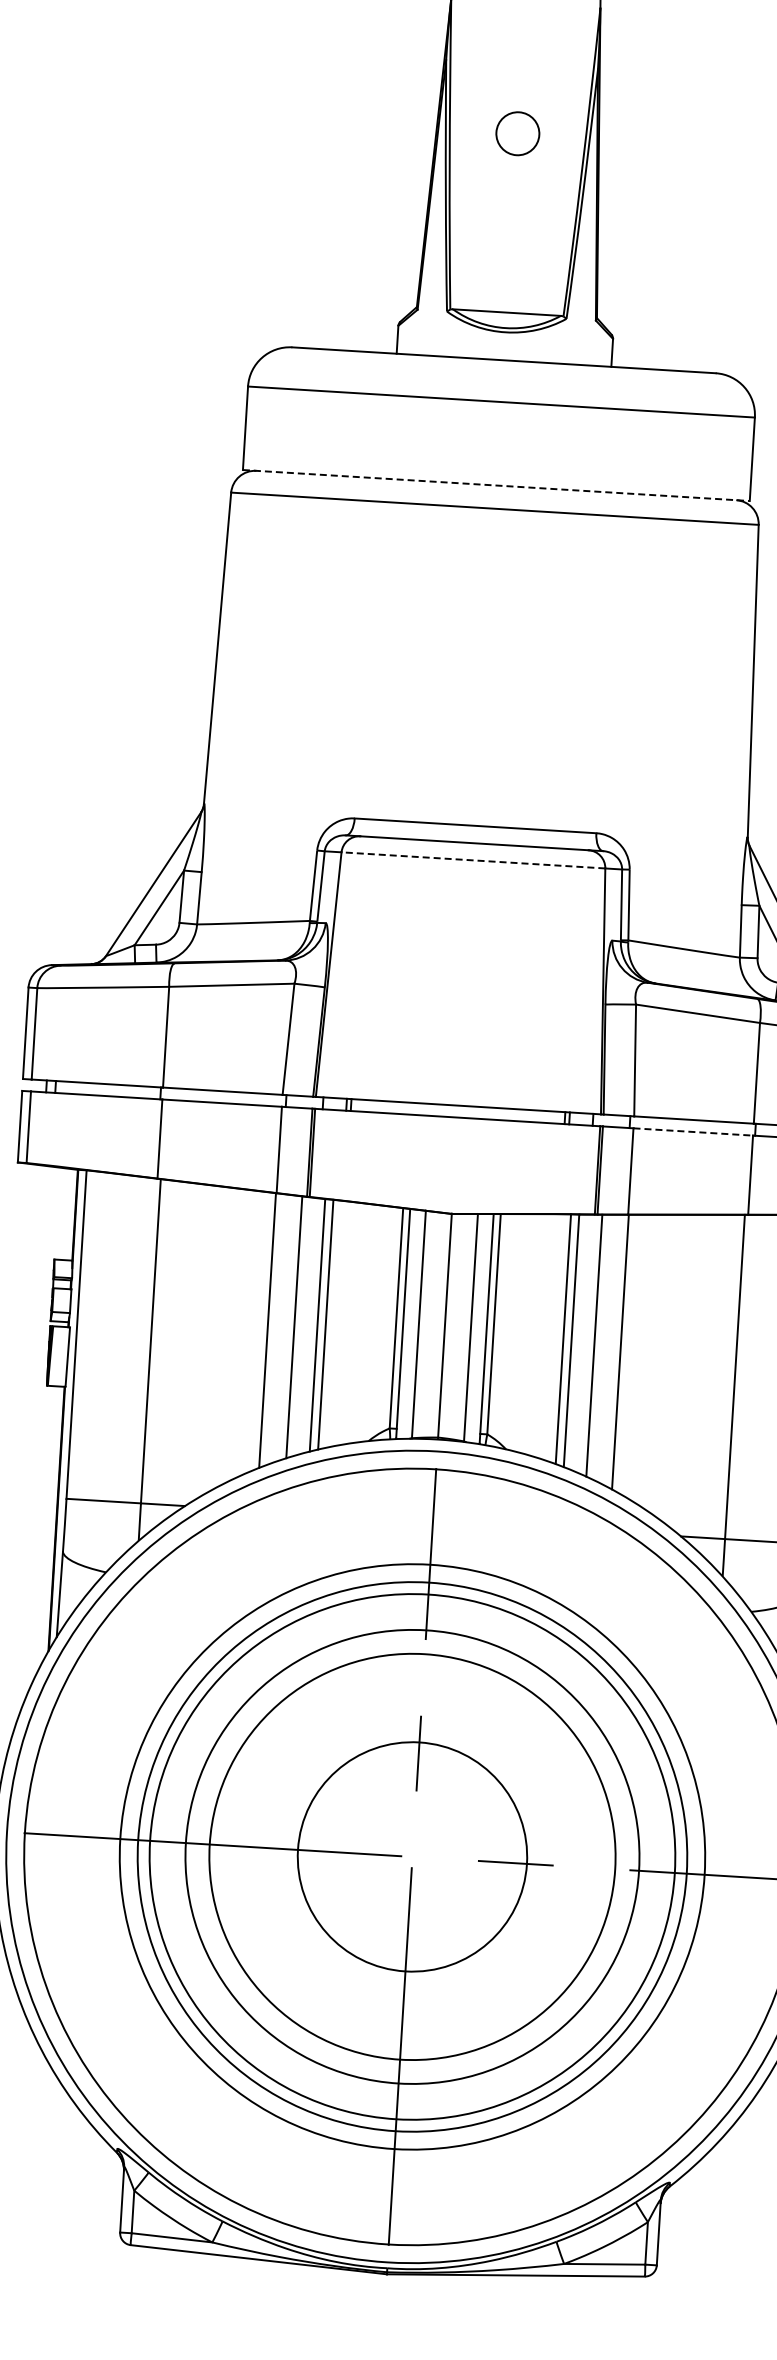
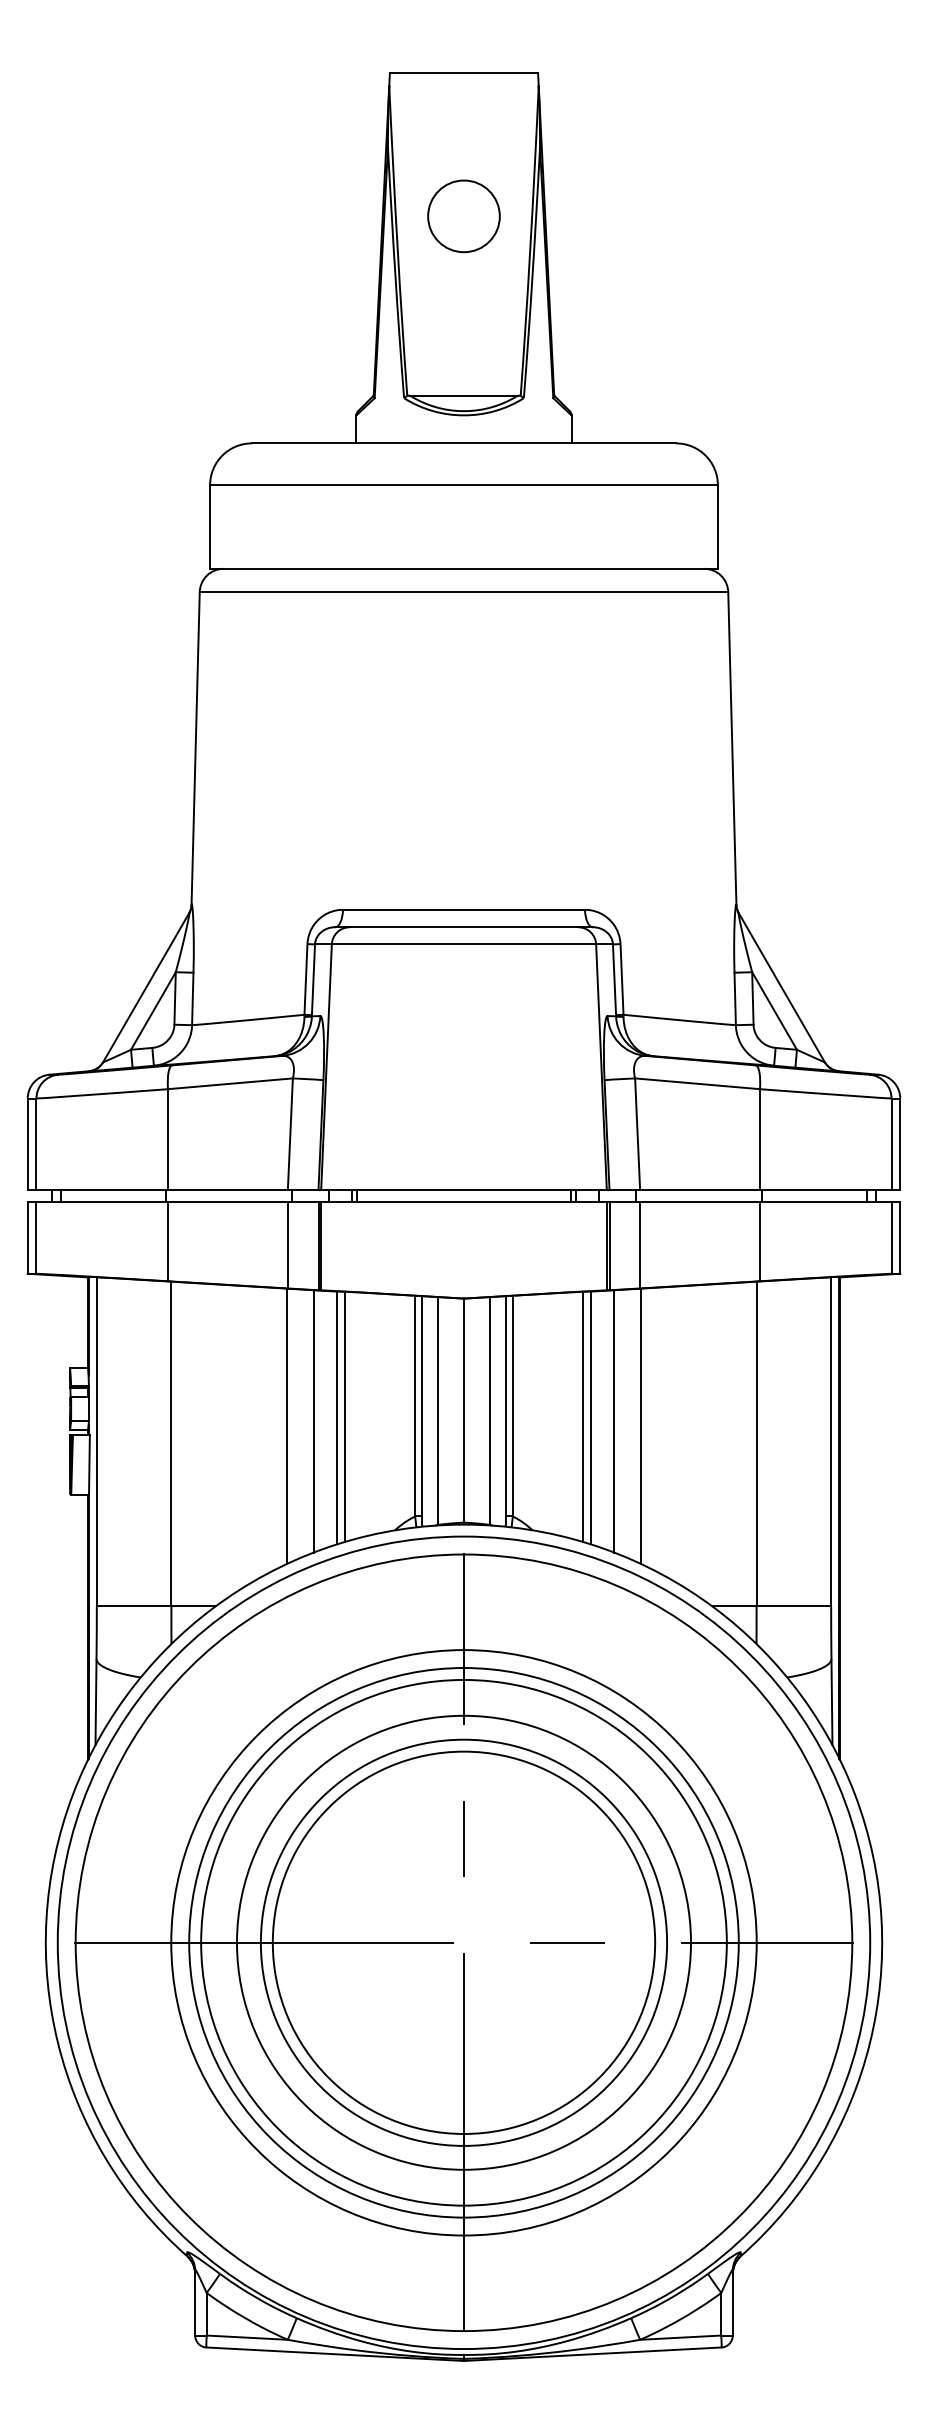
circle: (517, 133) -> (463, 216), size x1.67
line: (495, 485) -> (463, 568), dashed -> solid
line: (472, 860) -> (463, 944), dashed -> solid
line: (692, 1132) -> (699, 1202), dashed -> solid
circle: (412, 1856) -> (463, 1942), size x1.67

